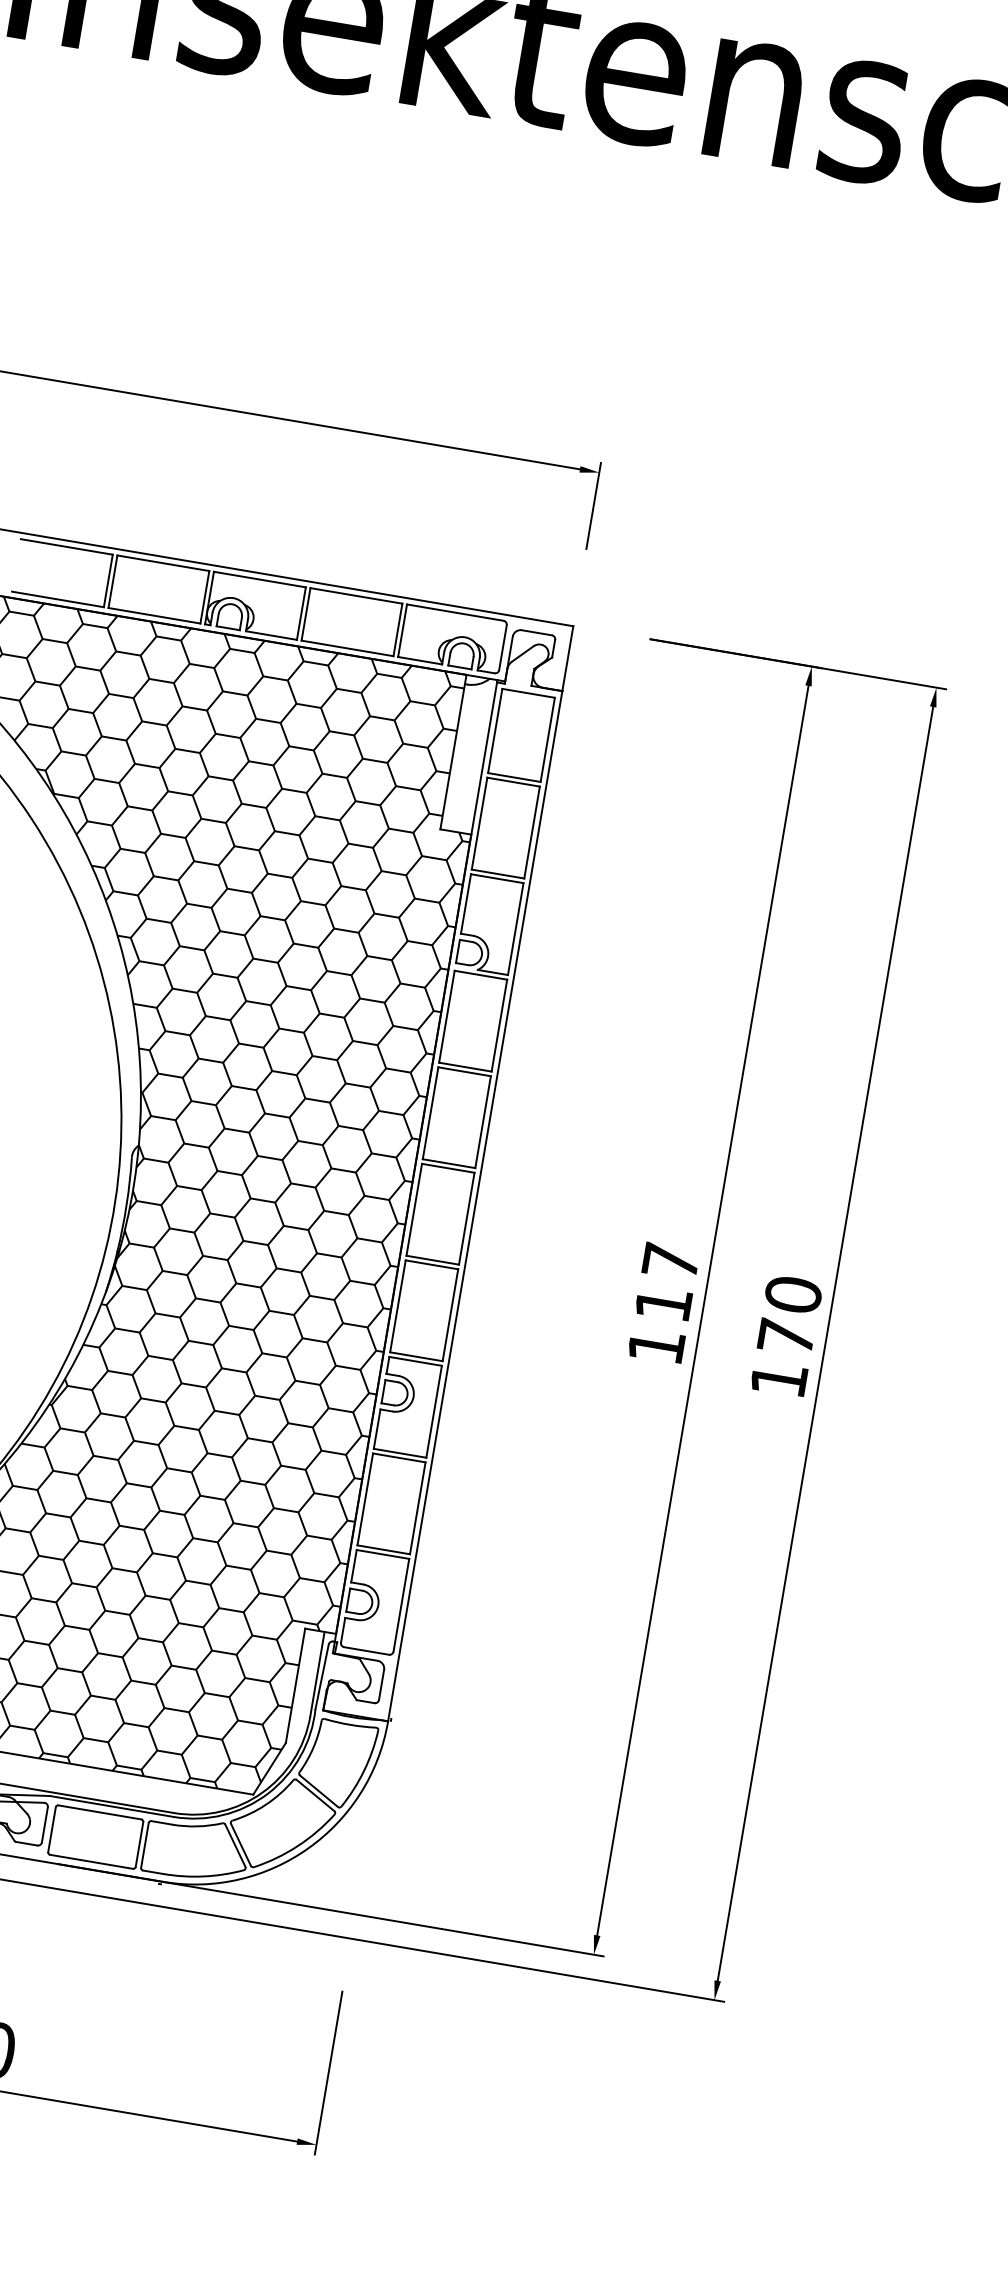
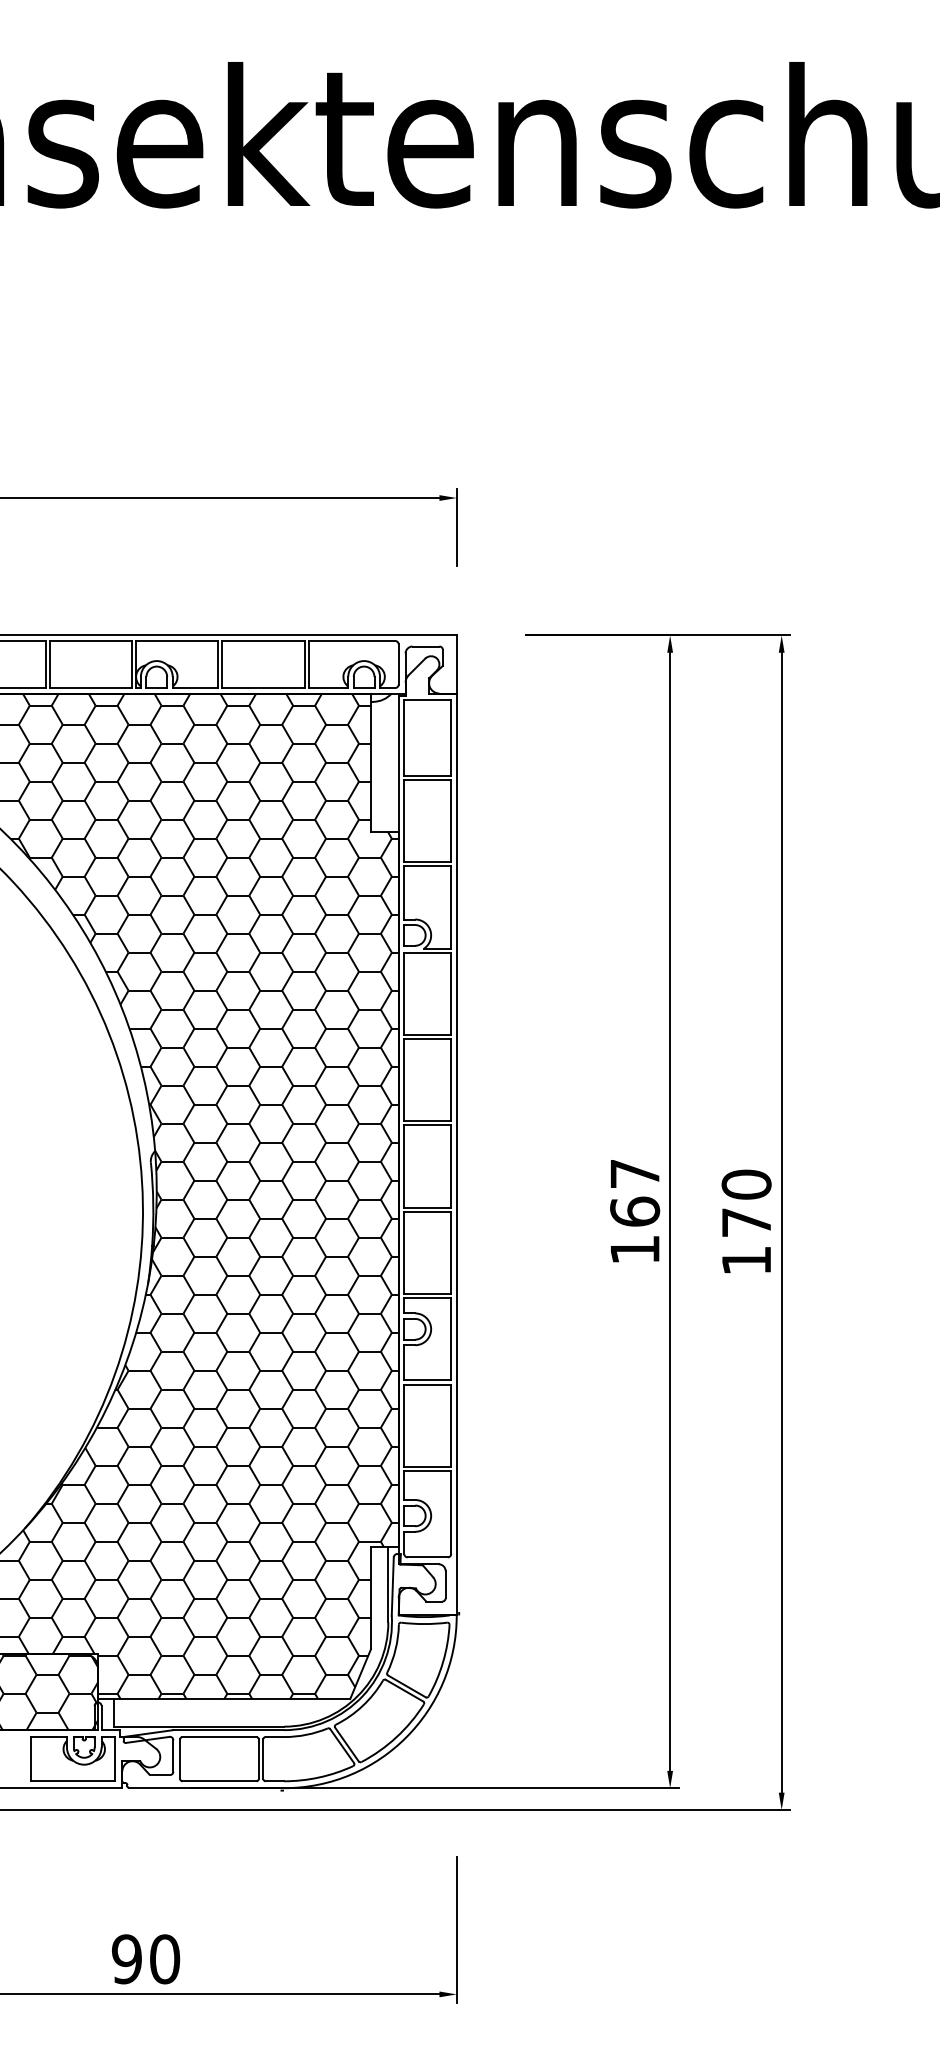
text: (664, 1303) -> (635, 1211), 117 -> 167

